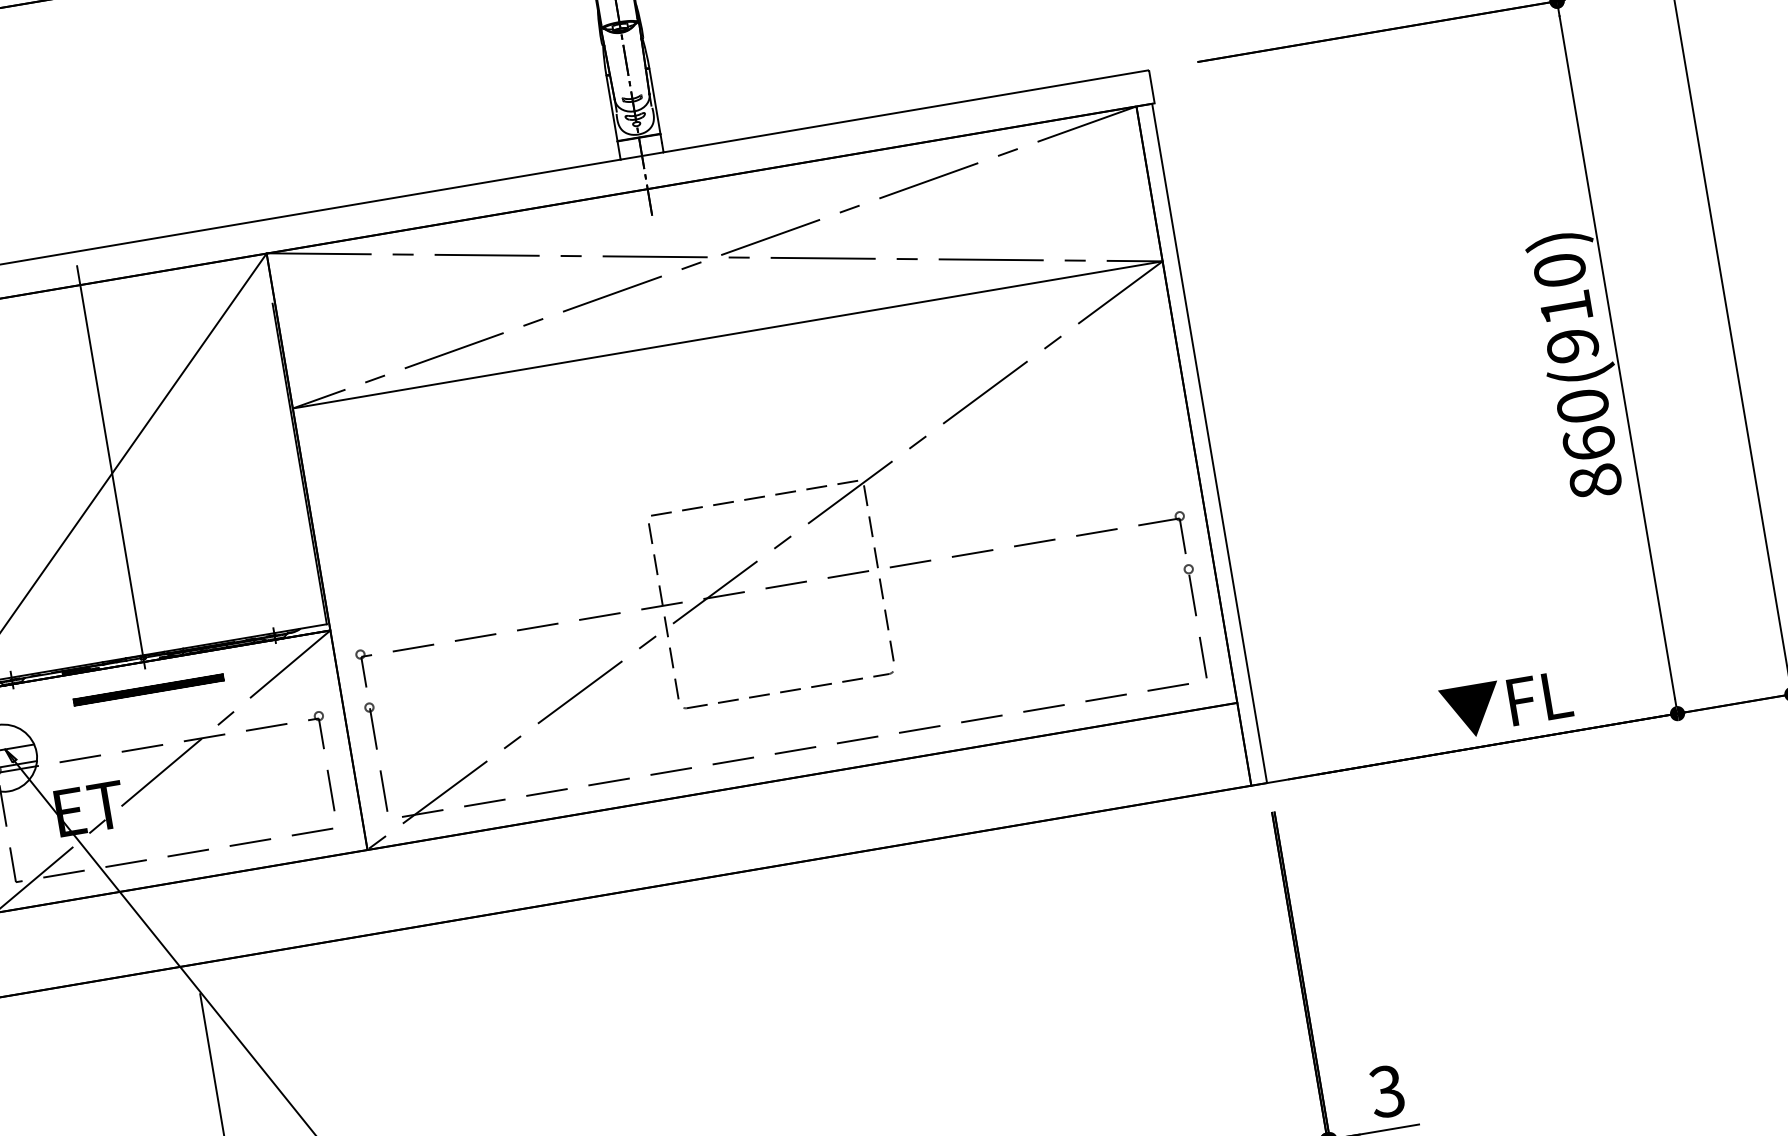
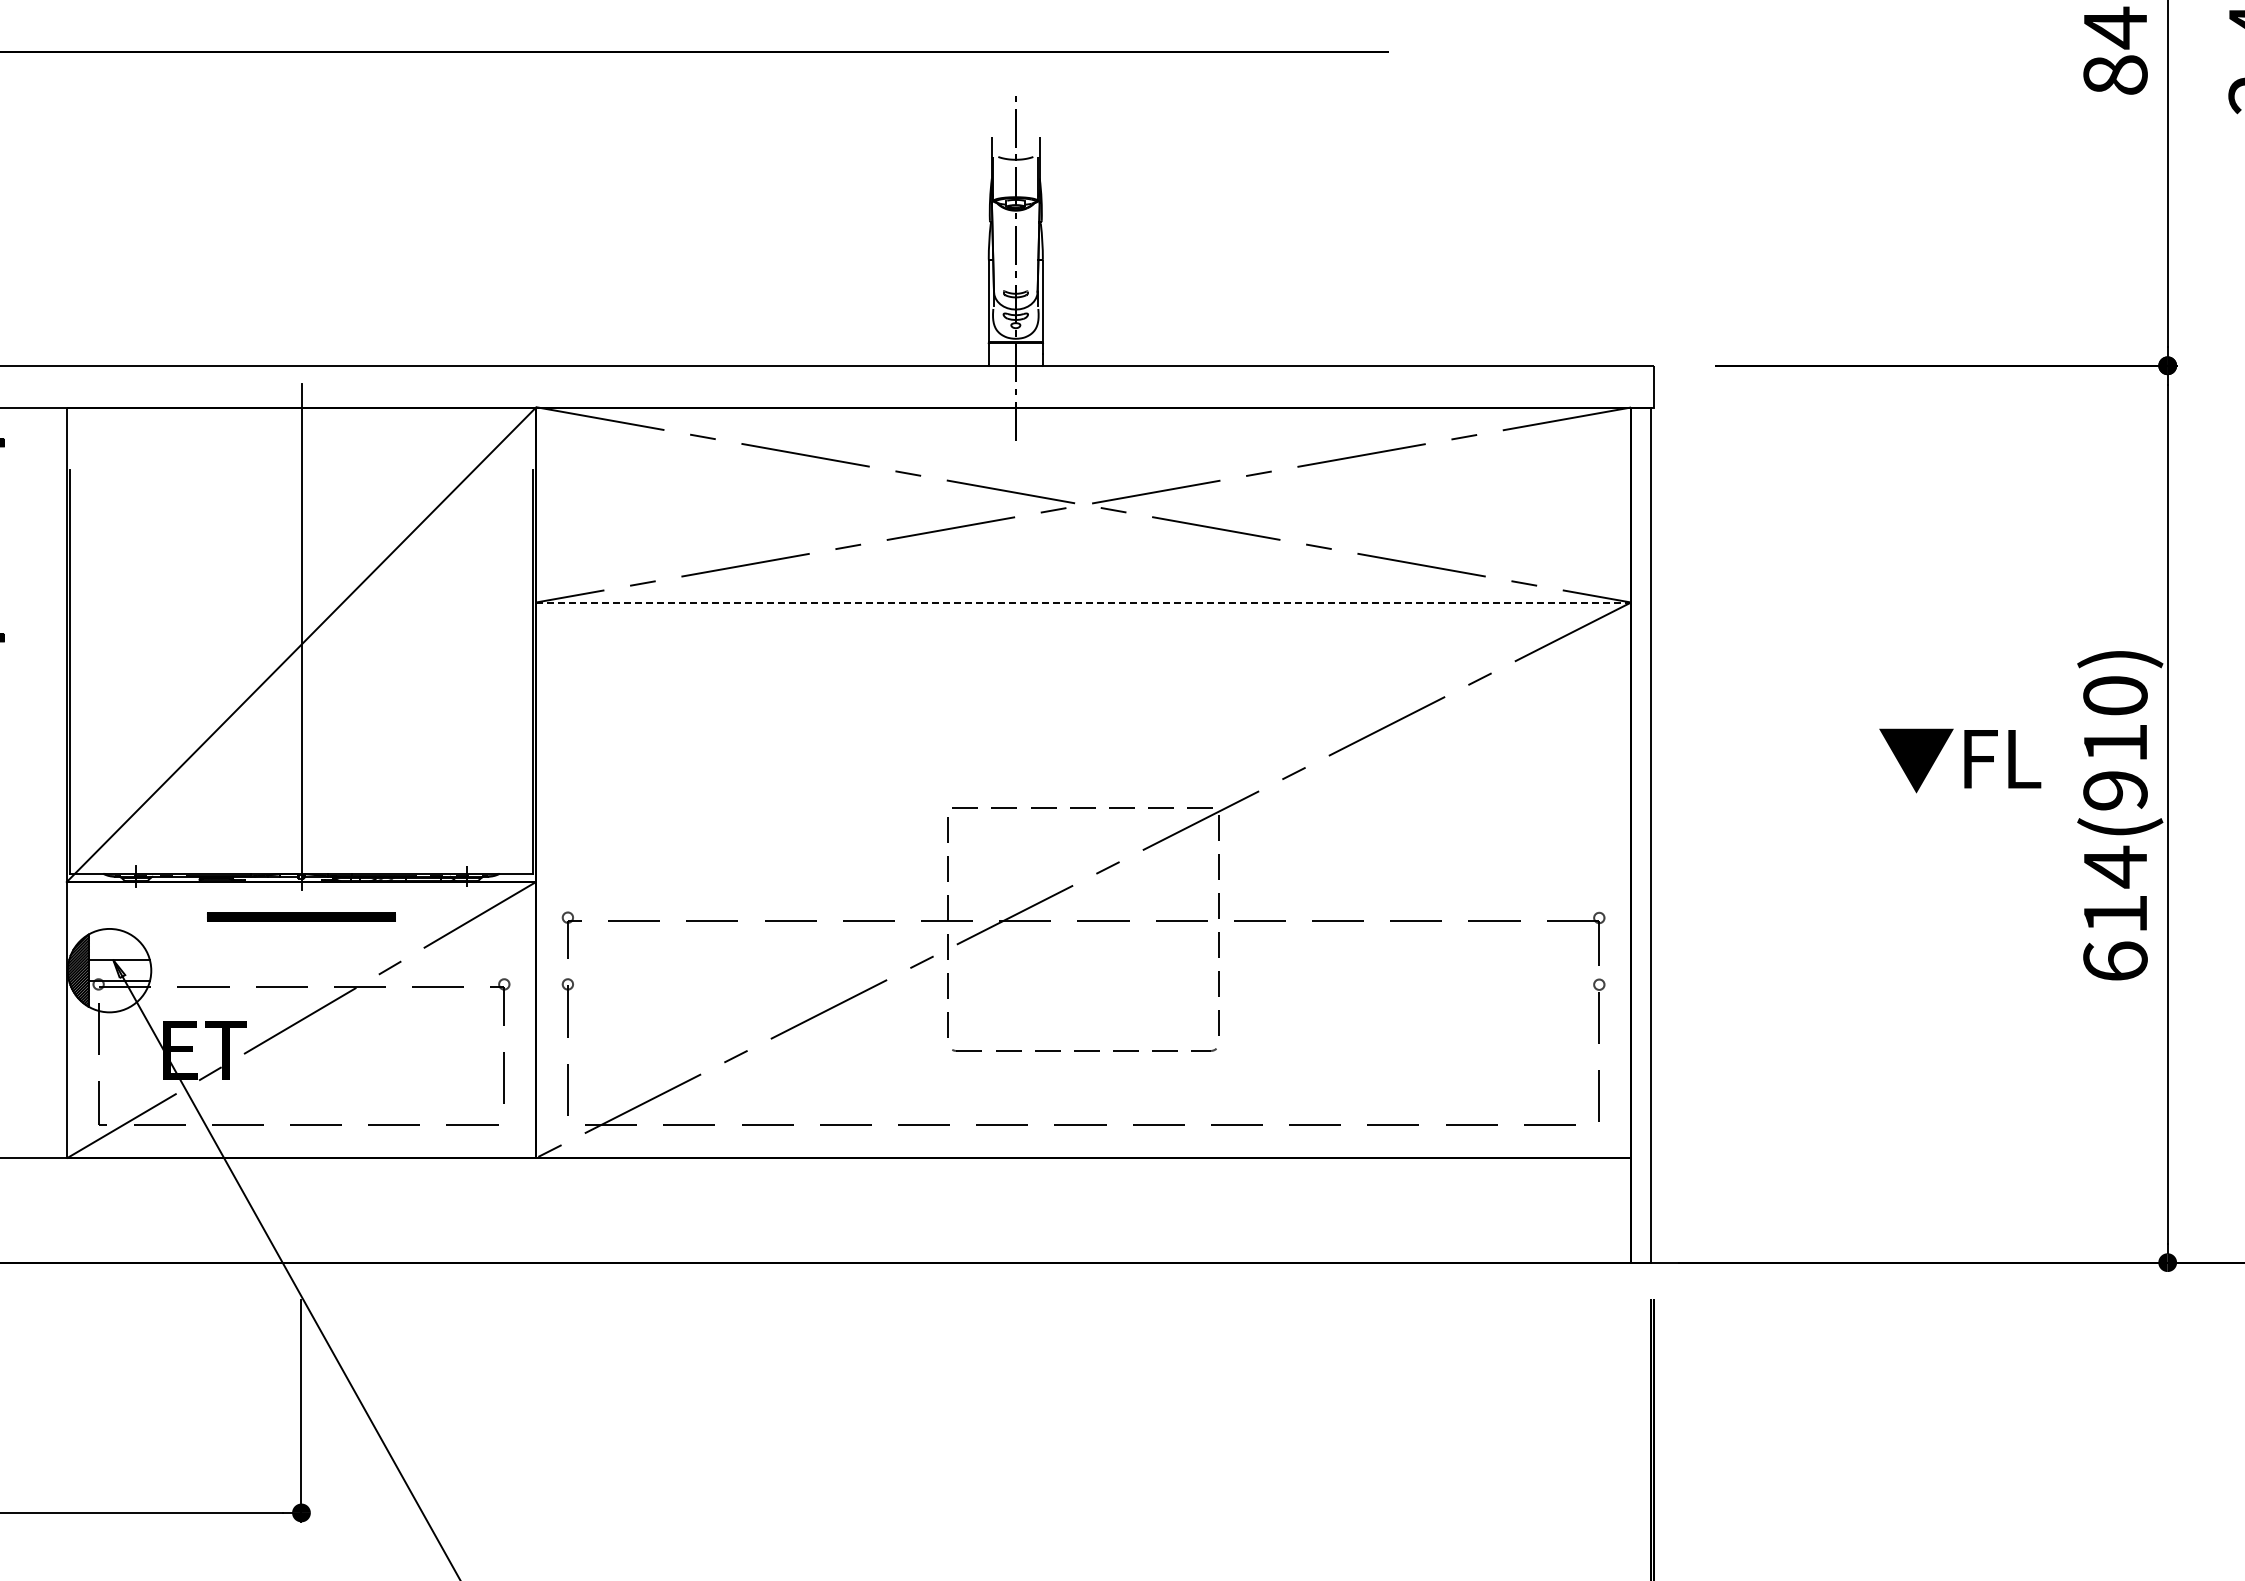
line: (727, 334) -> (1083, 602), solid -> dashed
text: (1589, 443) -> (2115, 913), 860(910) -> 614(910)
text: (1506, 704) -> (1960, 760), moved

